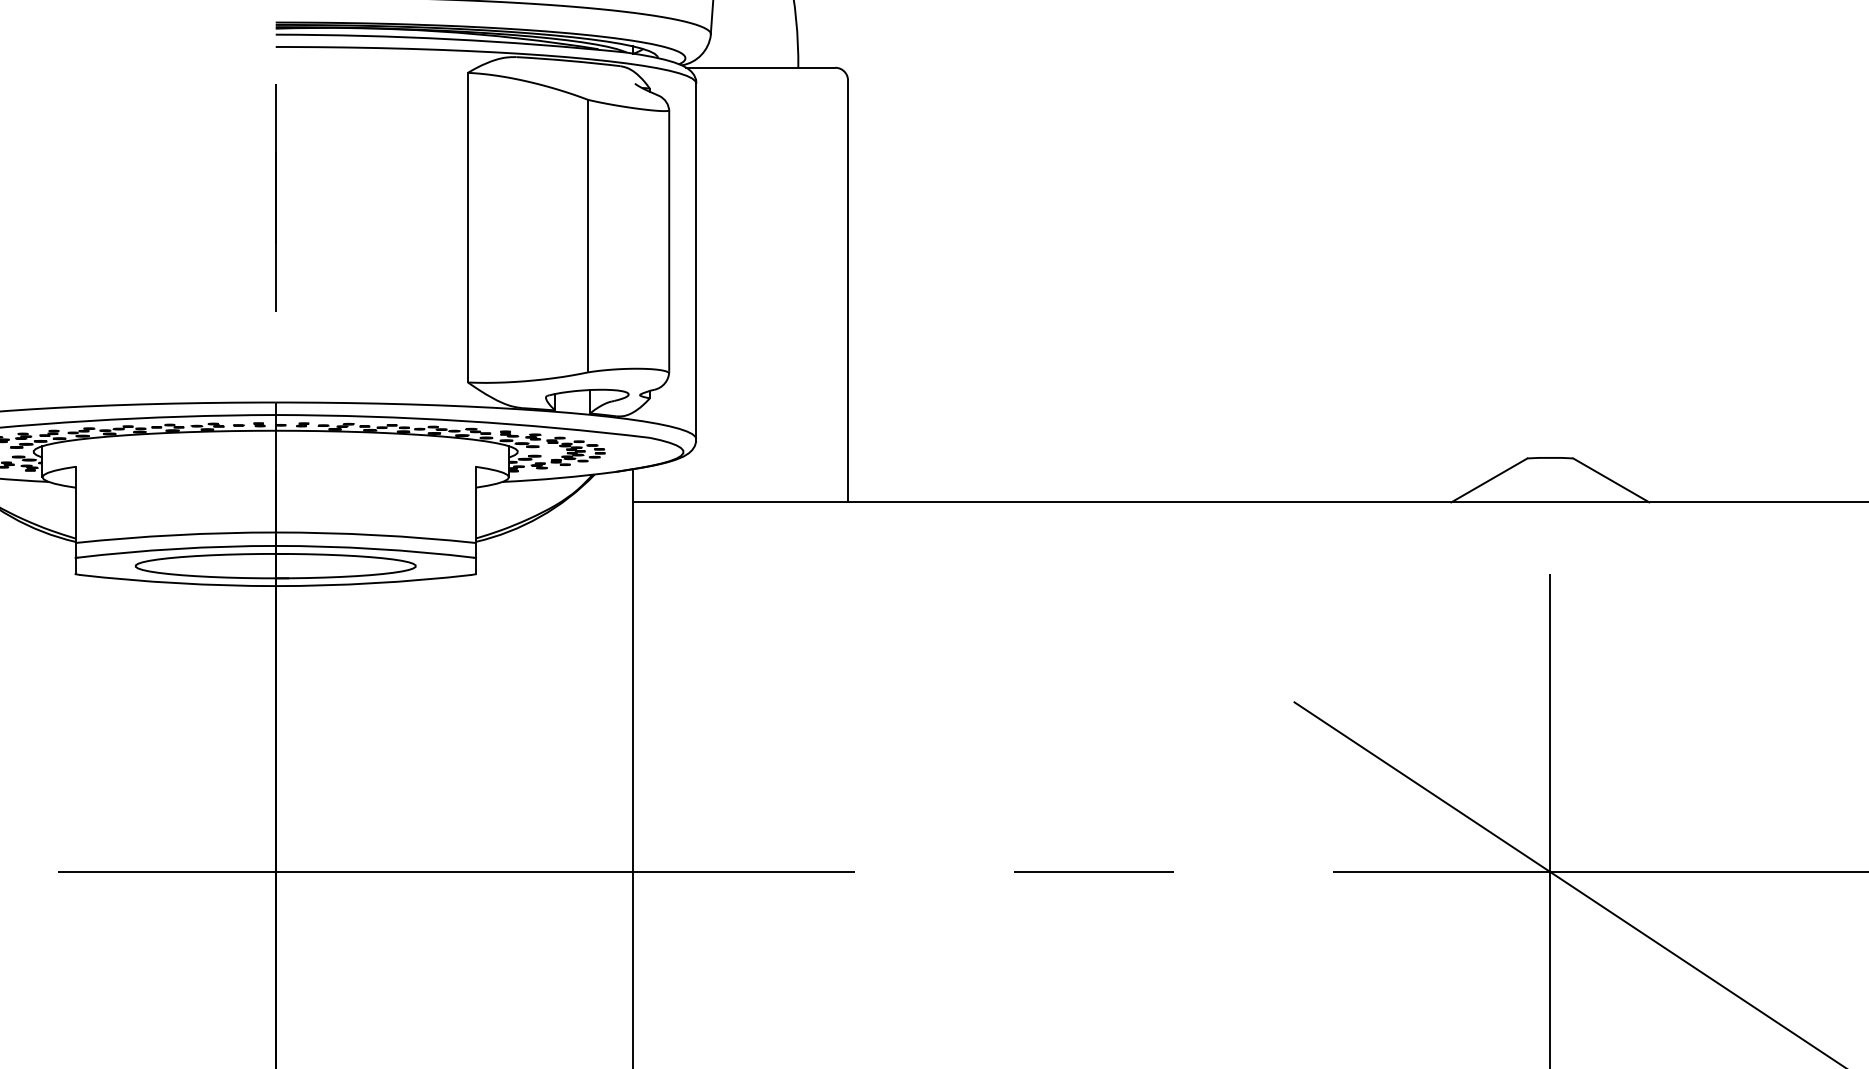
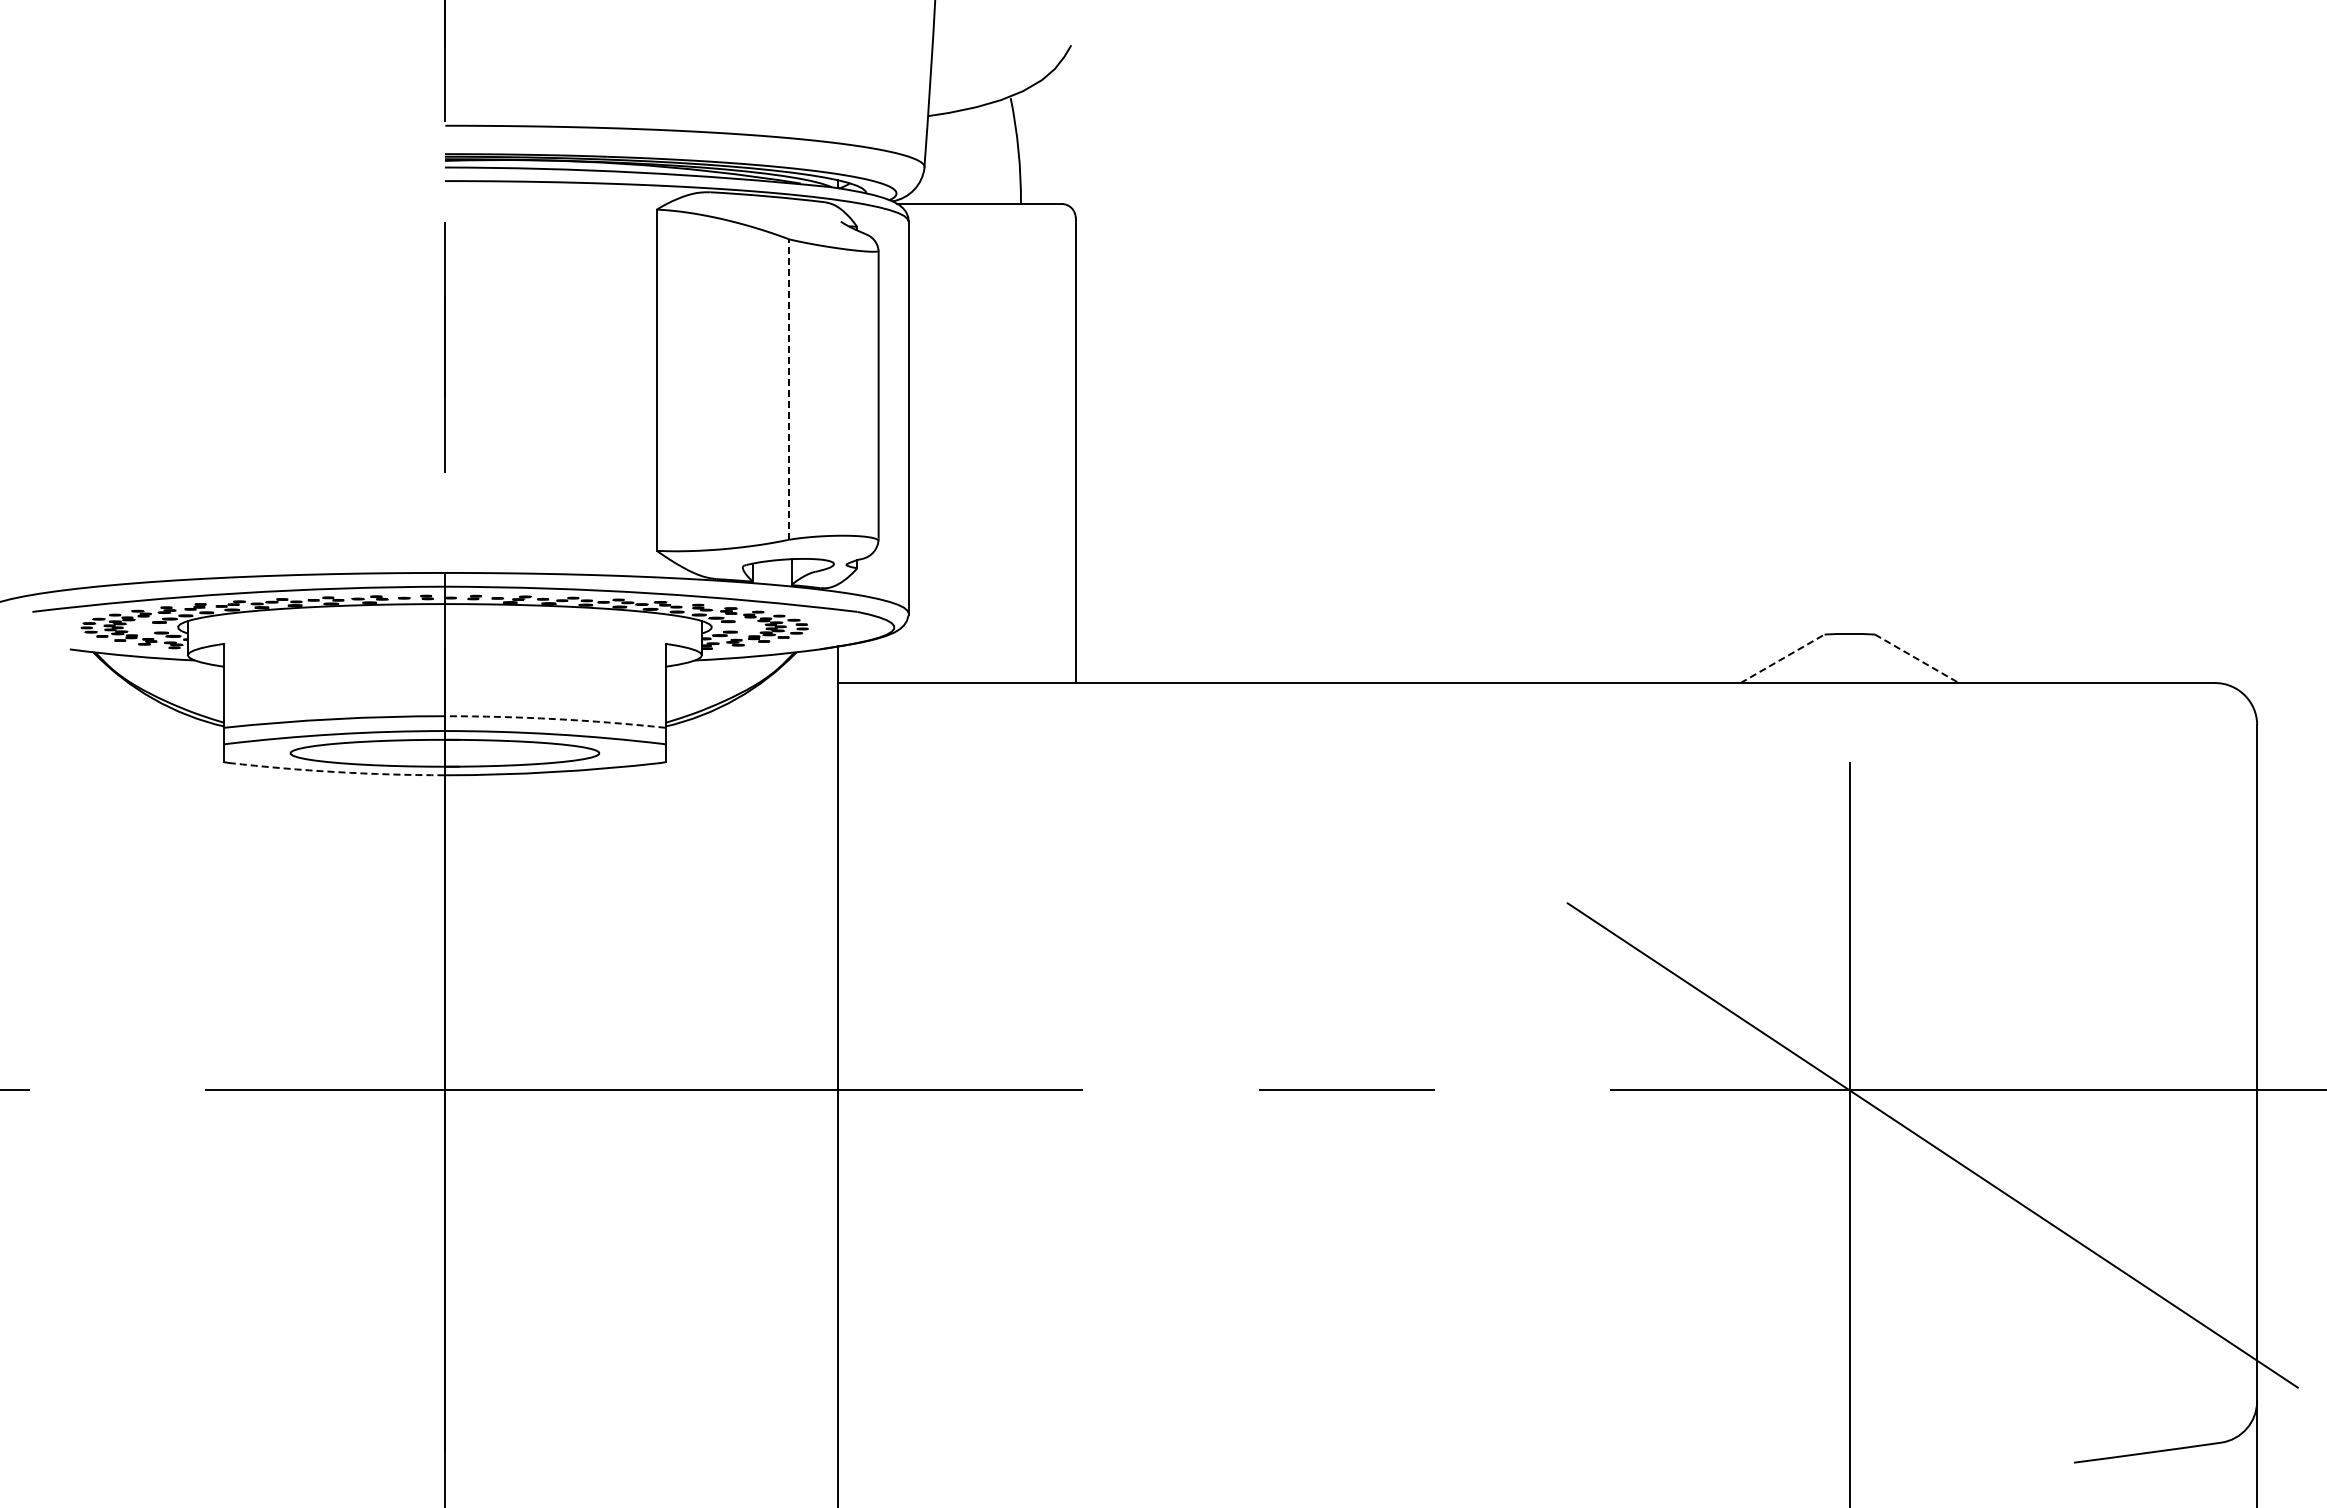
line: (588, 236) -> (789, 389), solid -> dashed
line: (1490, 480) -> (1783, 658), solid -> dashed
line: (1611, 481) -> (1917, 659), solid -> dashed
arc: (376, 535) -> (555, 719), solid -> dashed
arc: (177, 583) -> (336, 772), solid -> dashed

